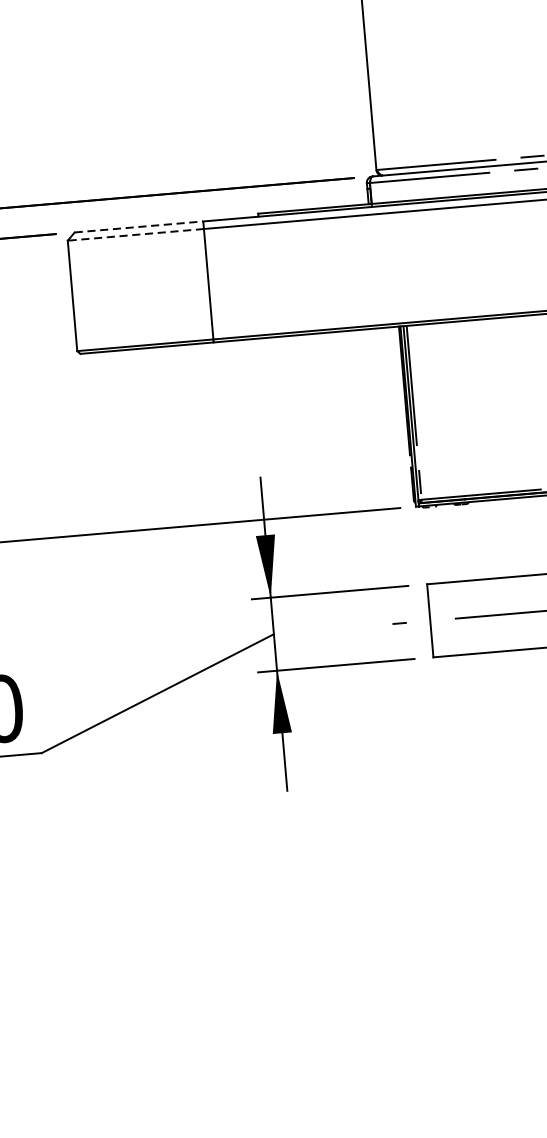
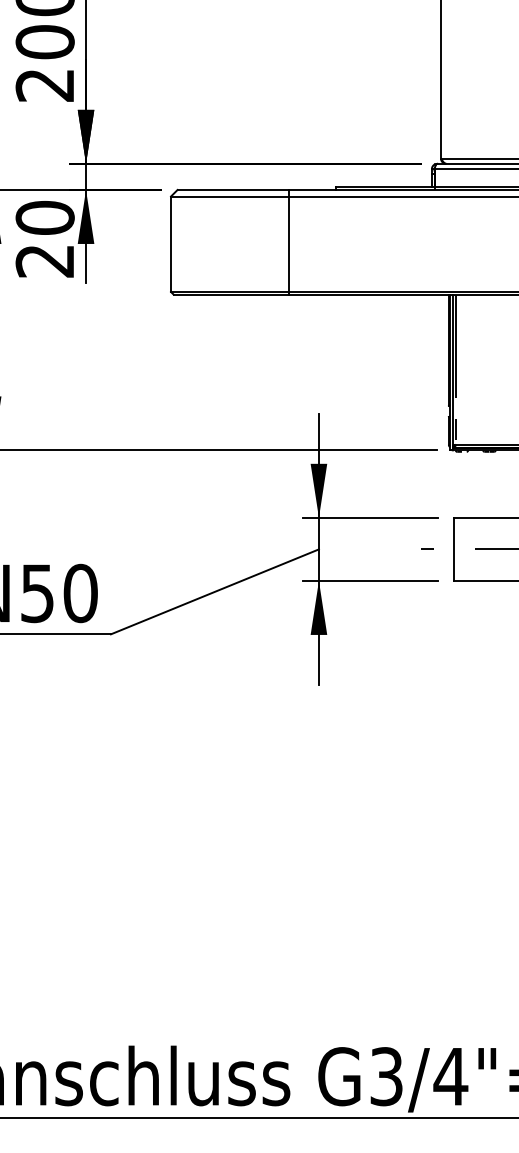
line: (139, 226) -> (233, 189), dashed -> solid
line: (135, 234) -> (229, 196), dashed -> solid

